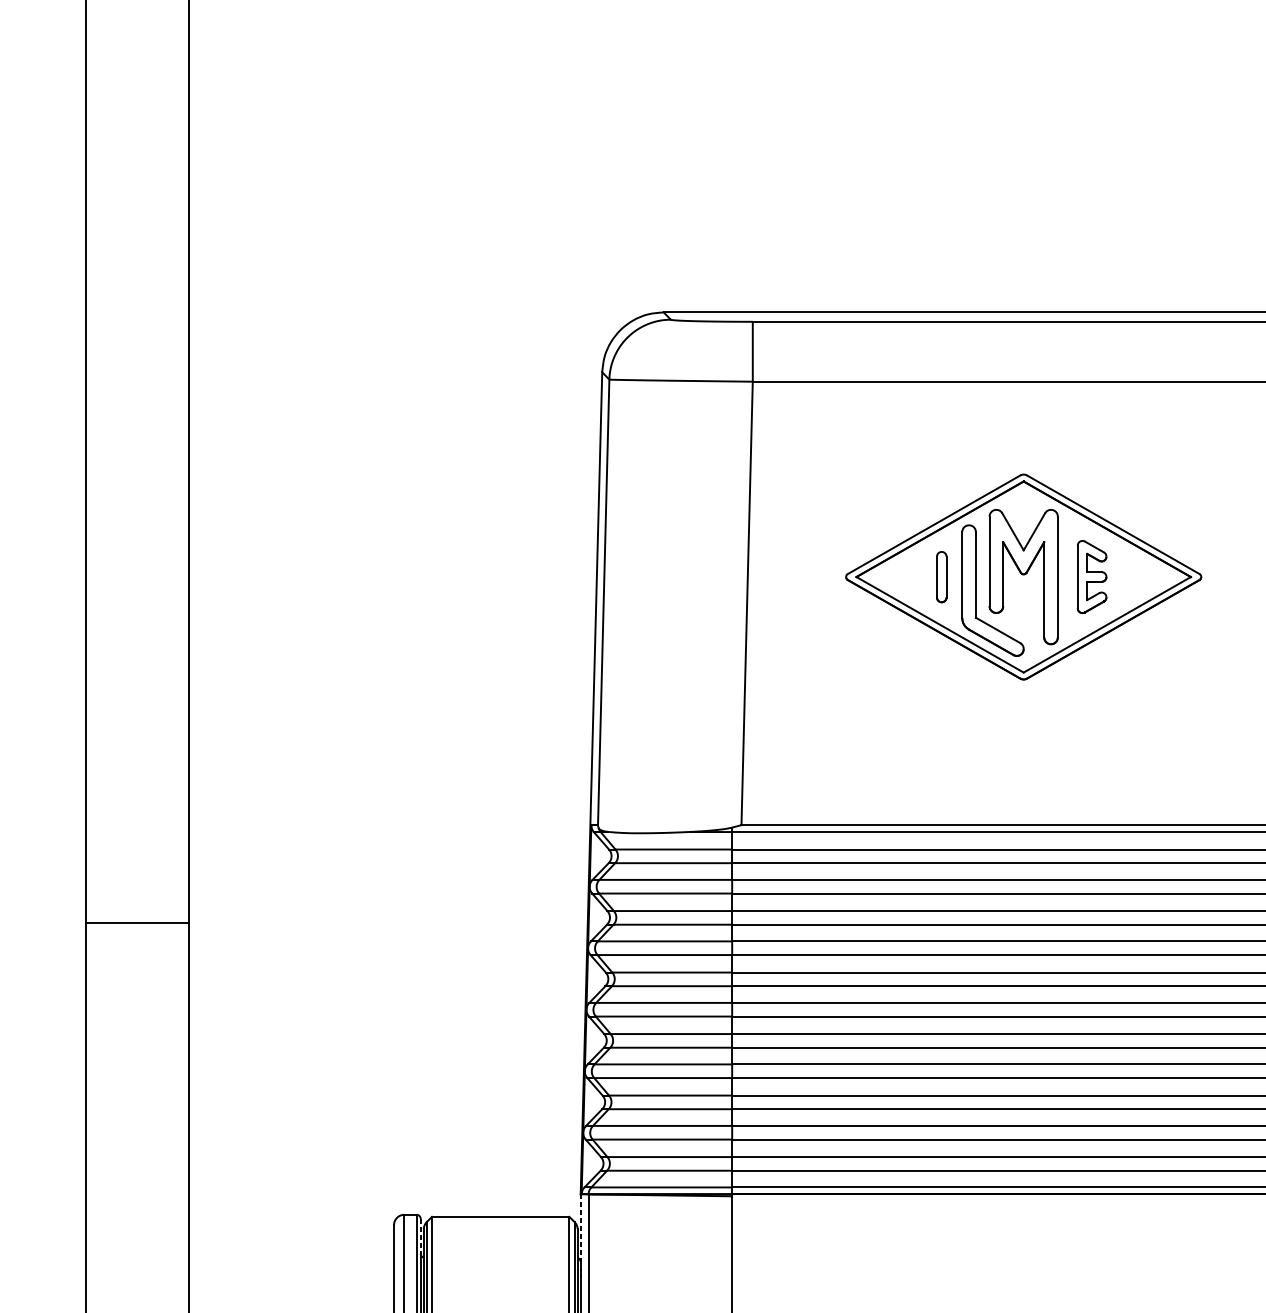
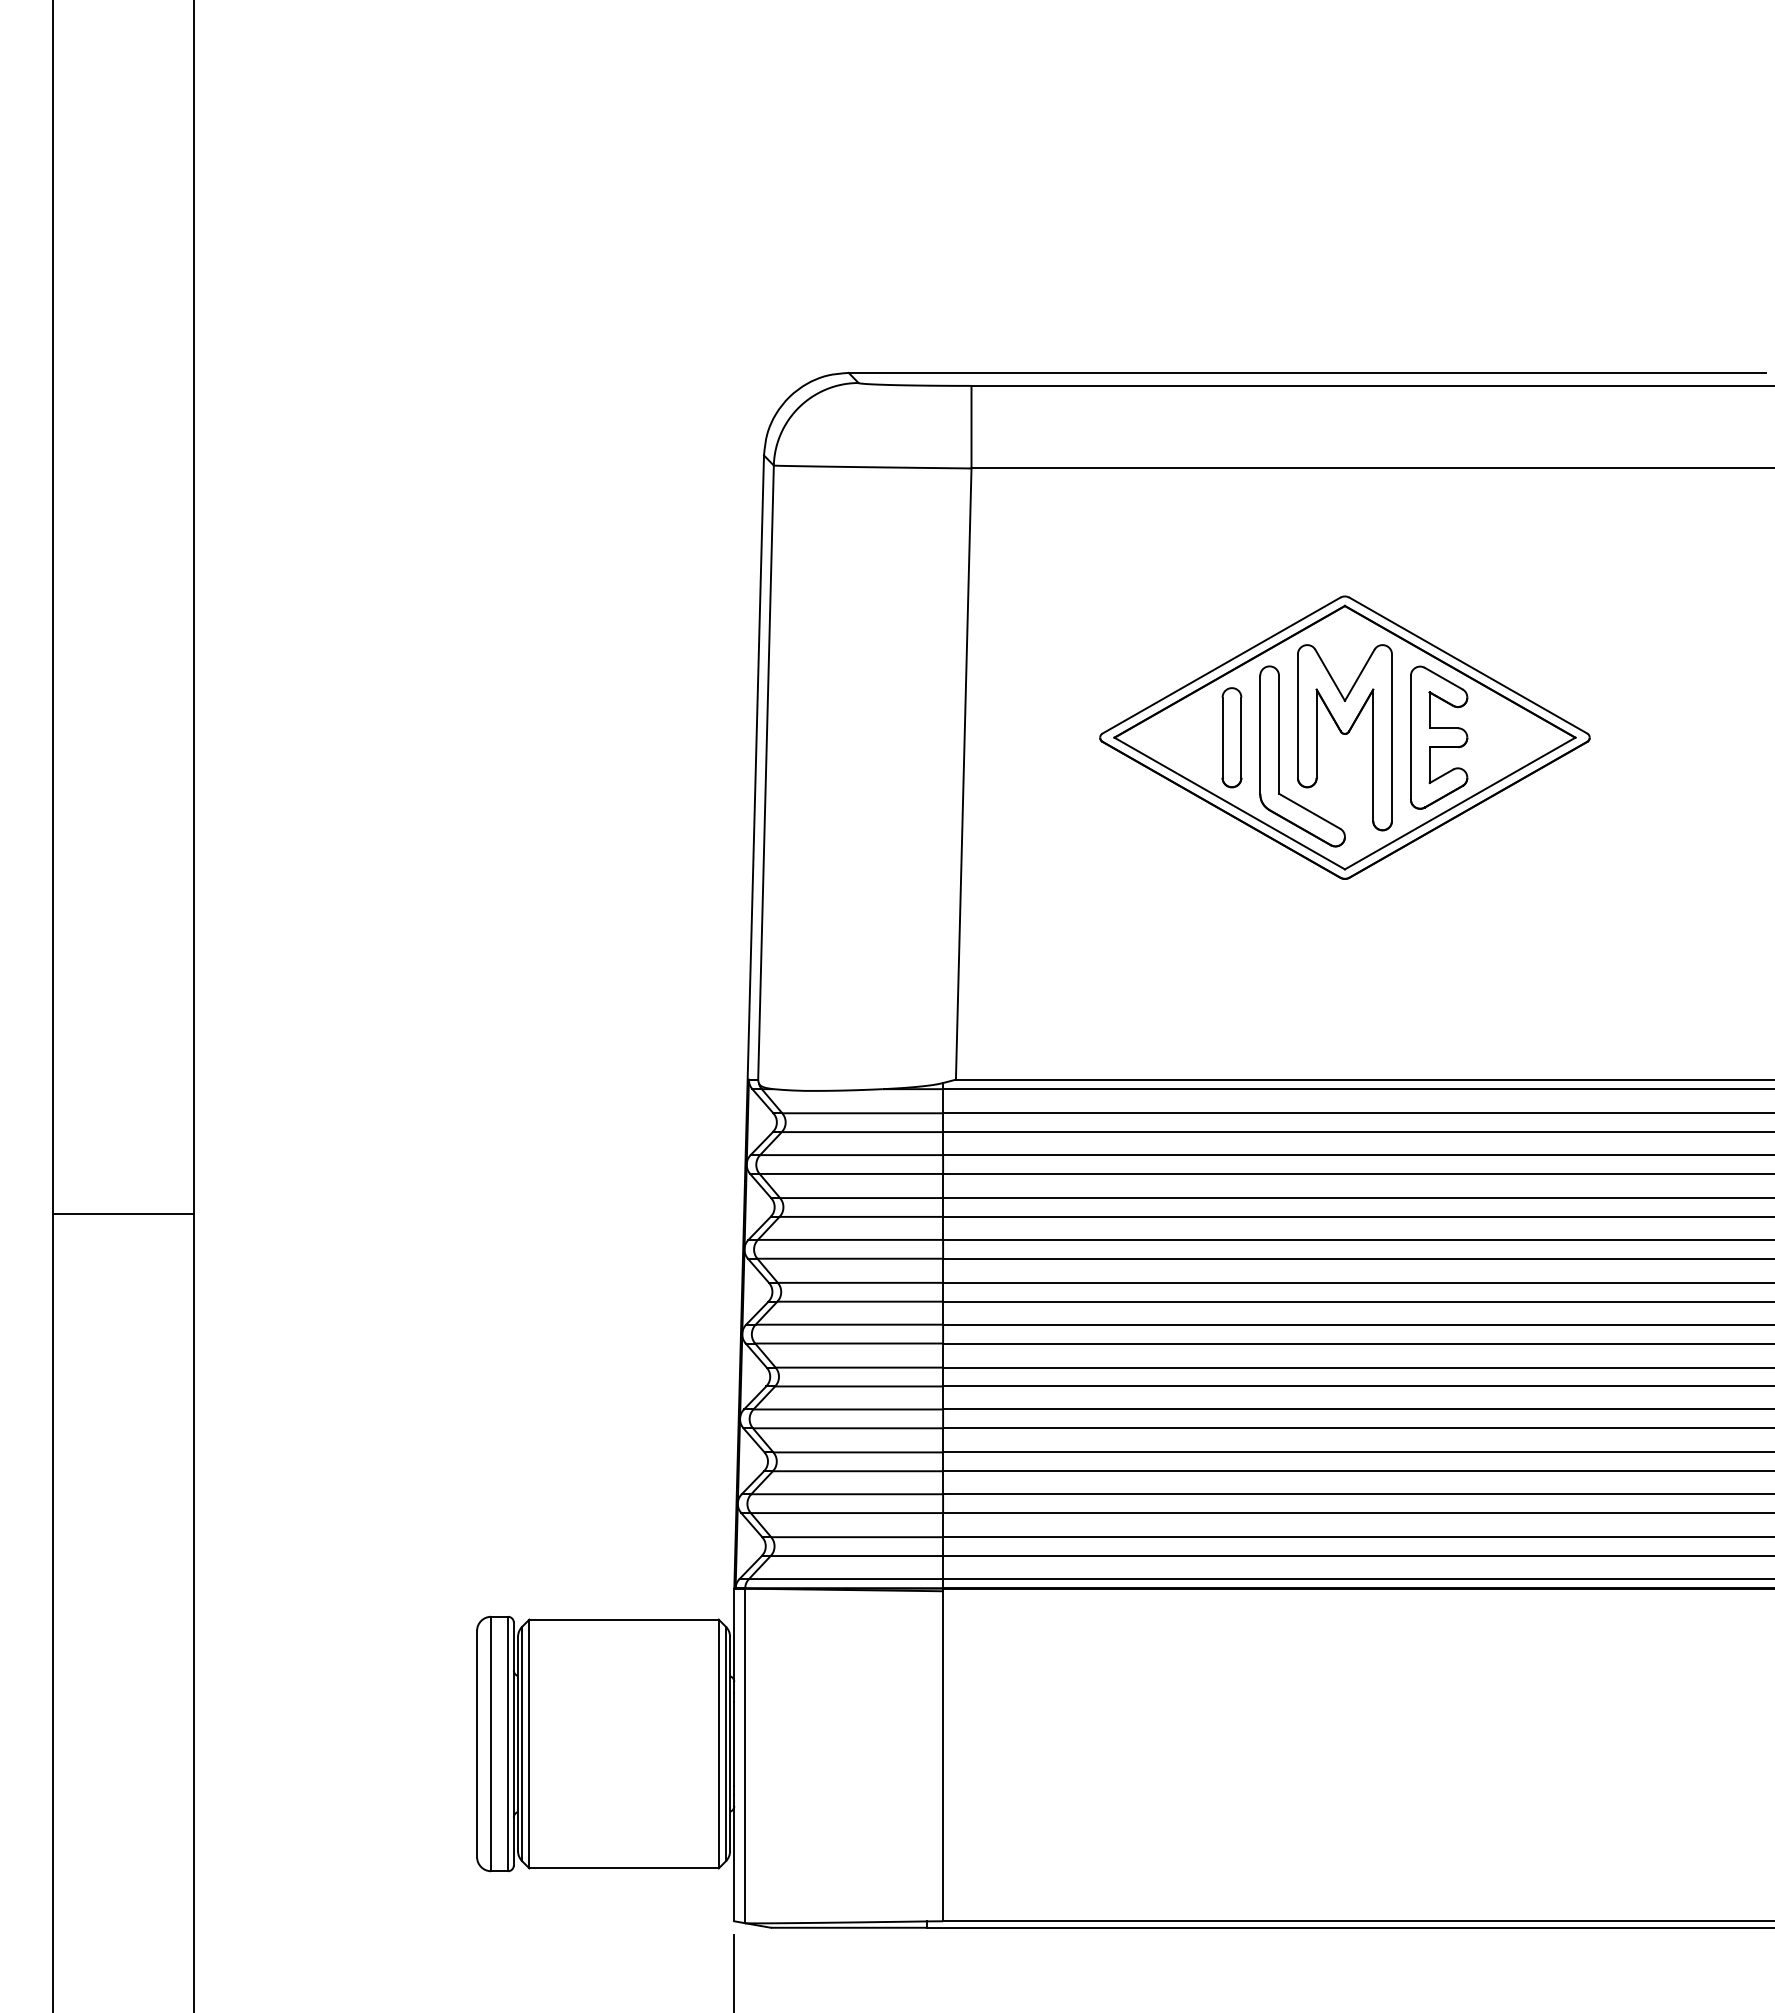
part: (941, 576) -> (1231, 737), size x1.43
part: (1092, 576) -> (1439, 737), size x1.43
line: (580, 1228) -> (734, 1635), dashed -> solid
line: (420, 1236) -> (513, 1646), dashed -> solid

